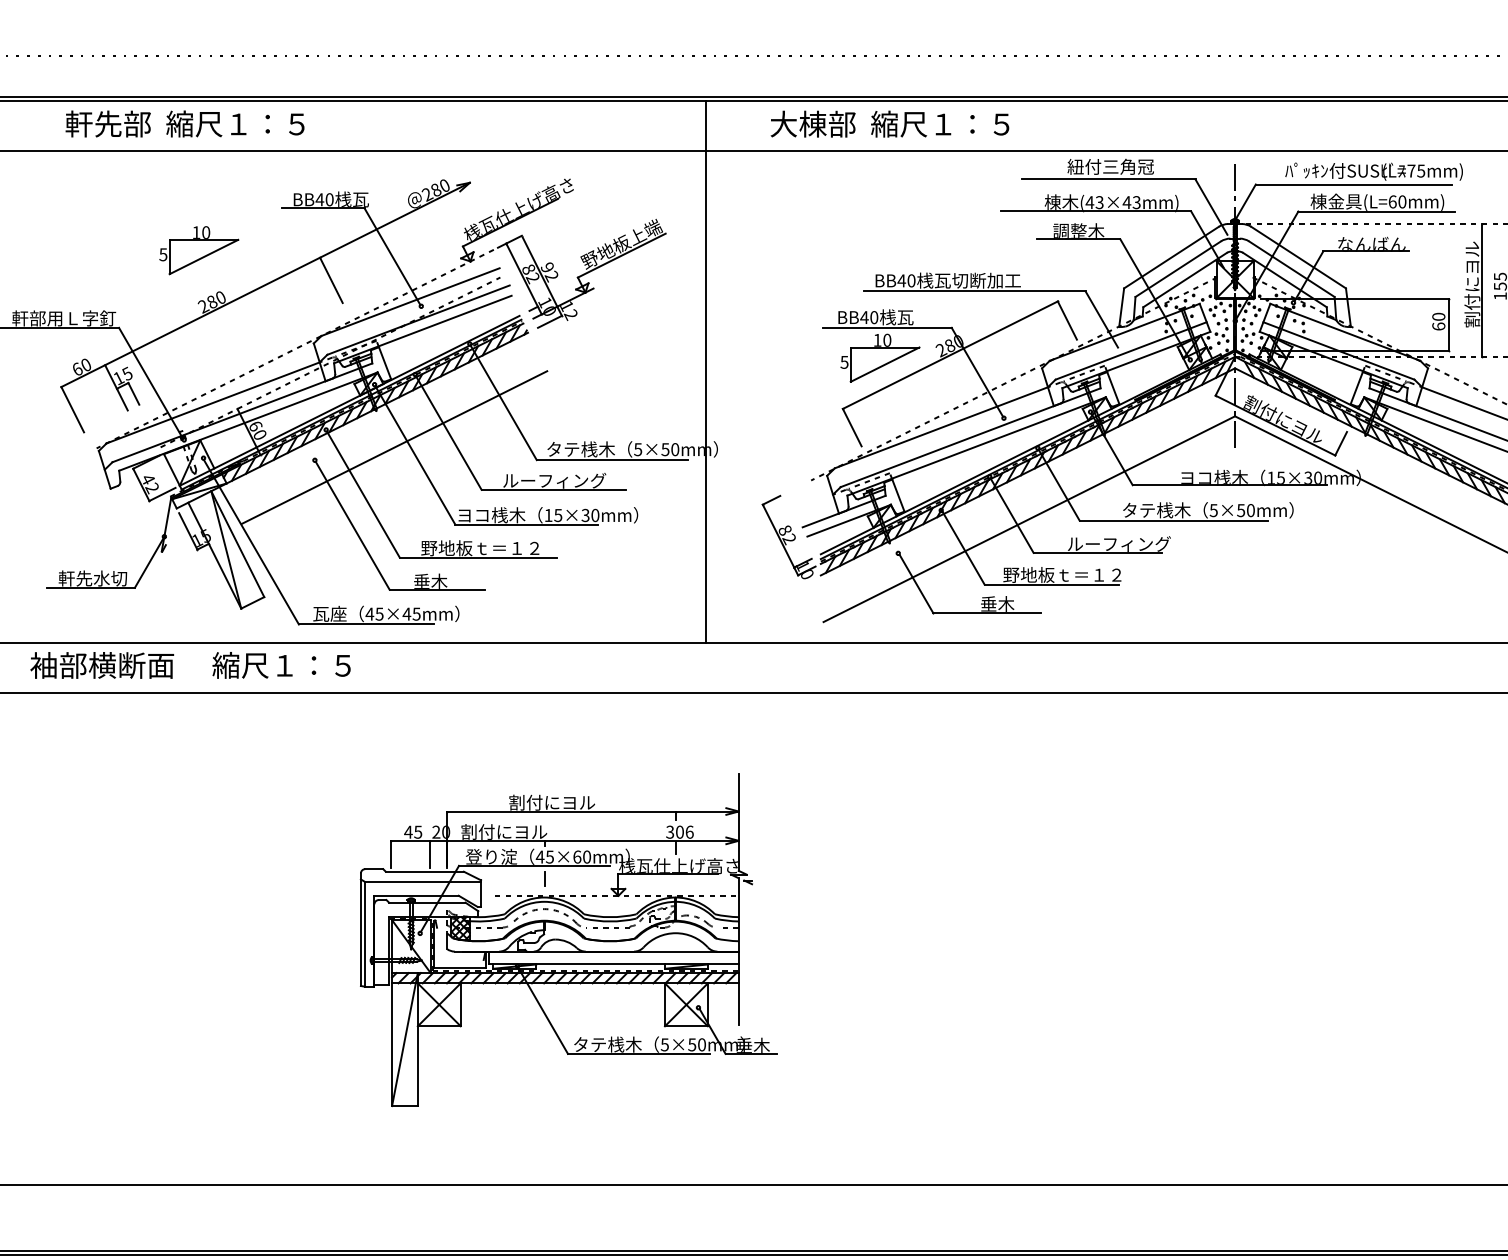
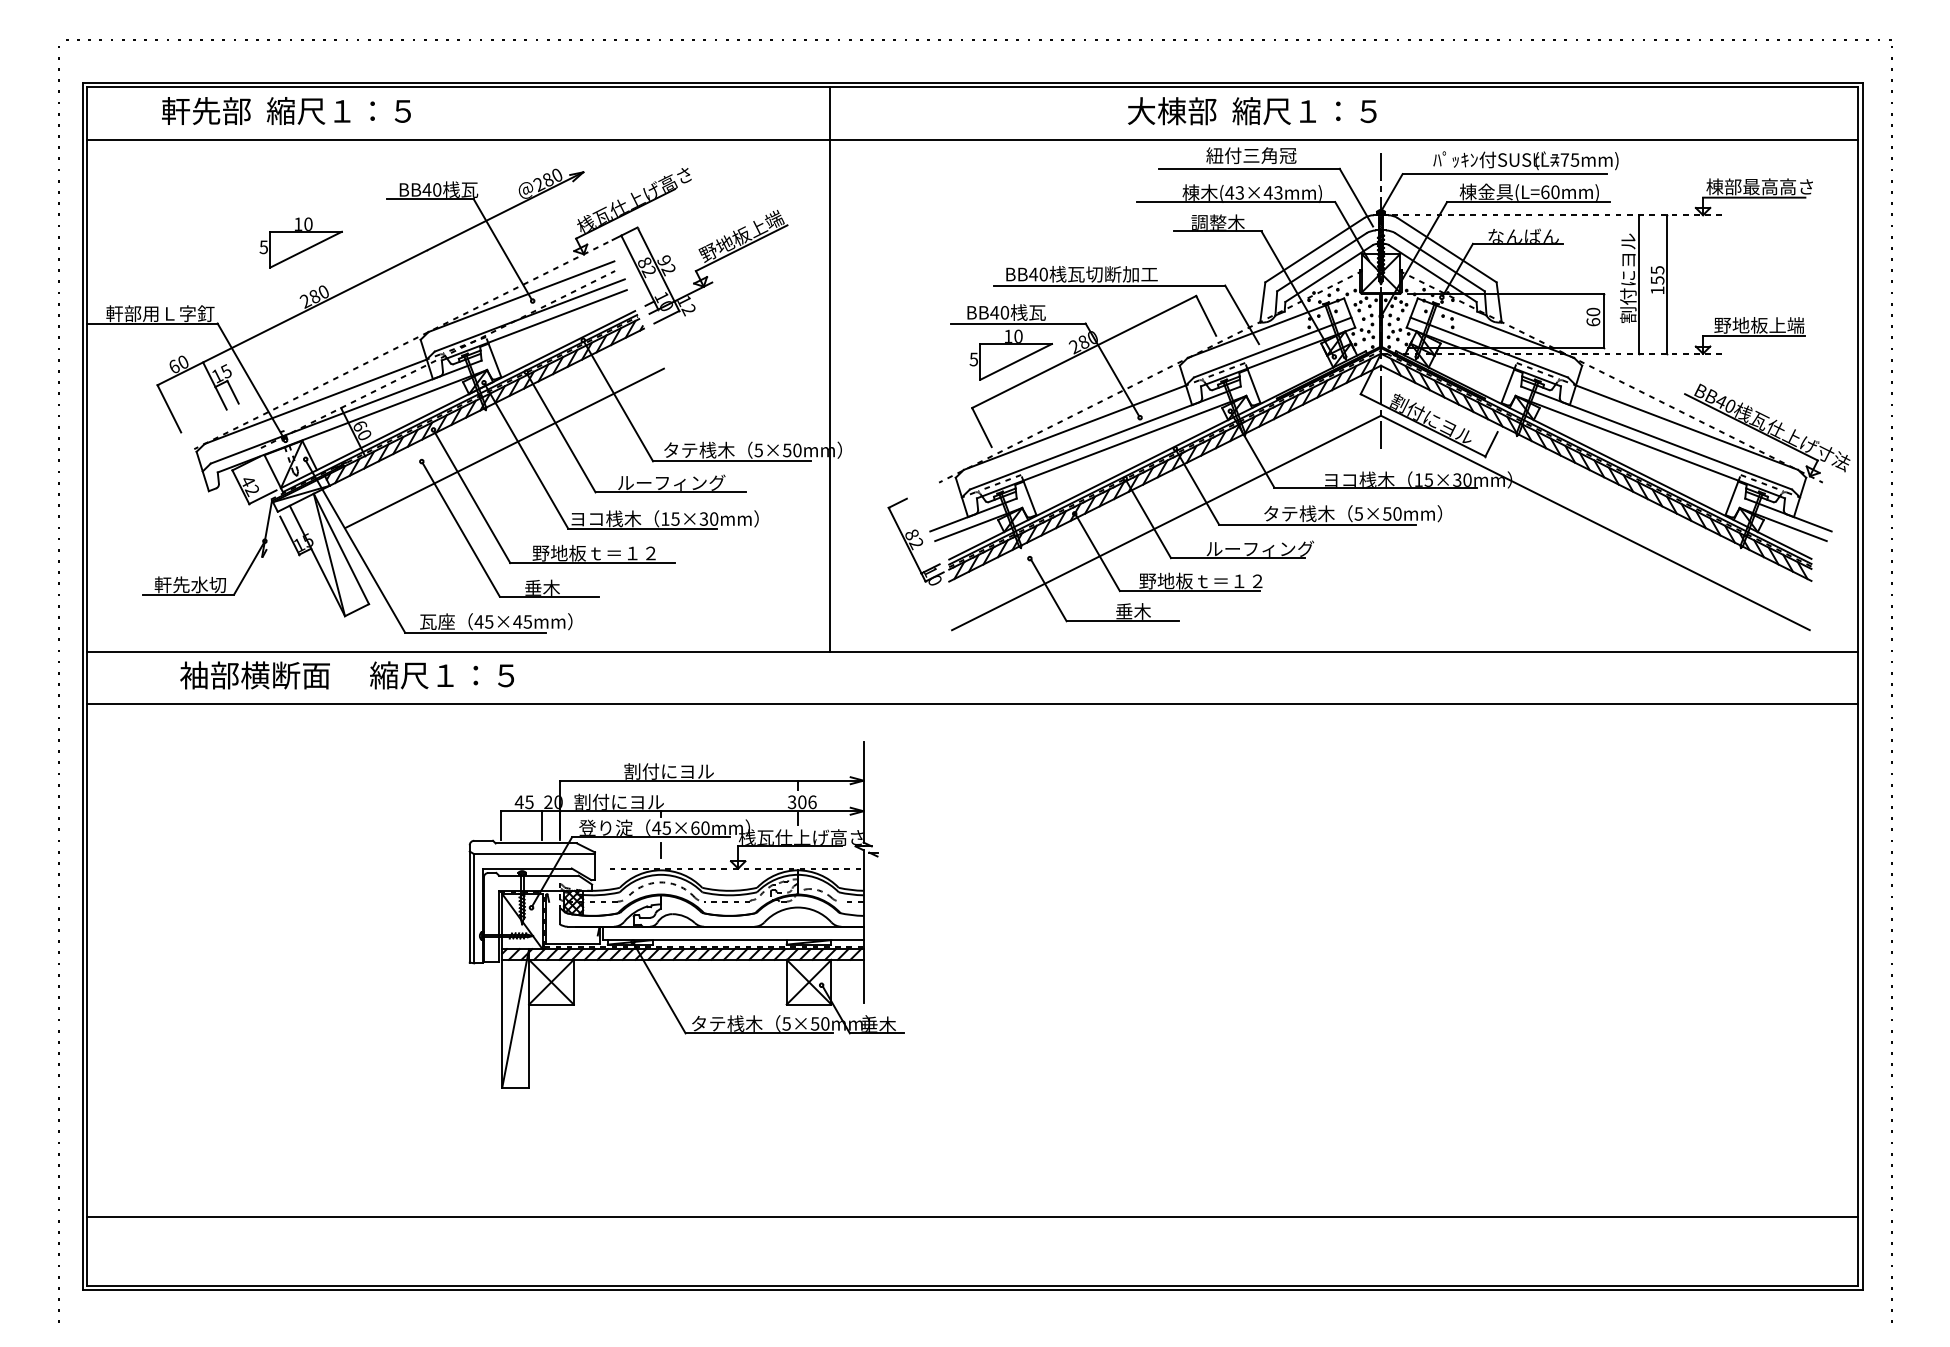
text: (890, 124) -> (1252, 111), moved
line: (330, 279) -> (438, 273), removed
text: (189, 665) -> (346, 675), moved
part: (568, 939) -> (686, 914), moved

